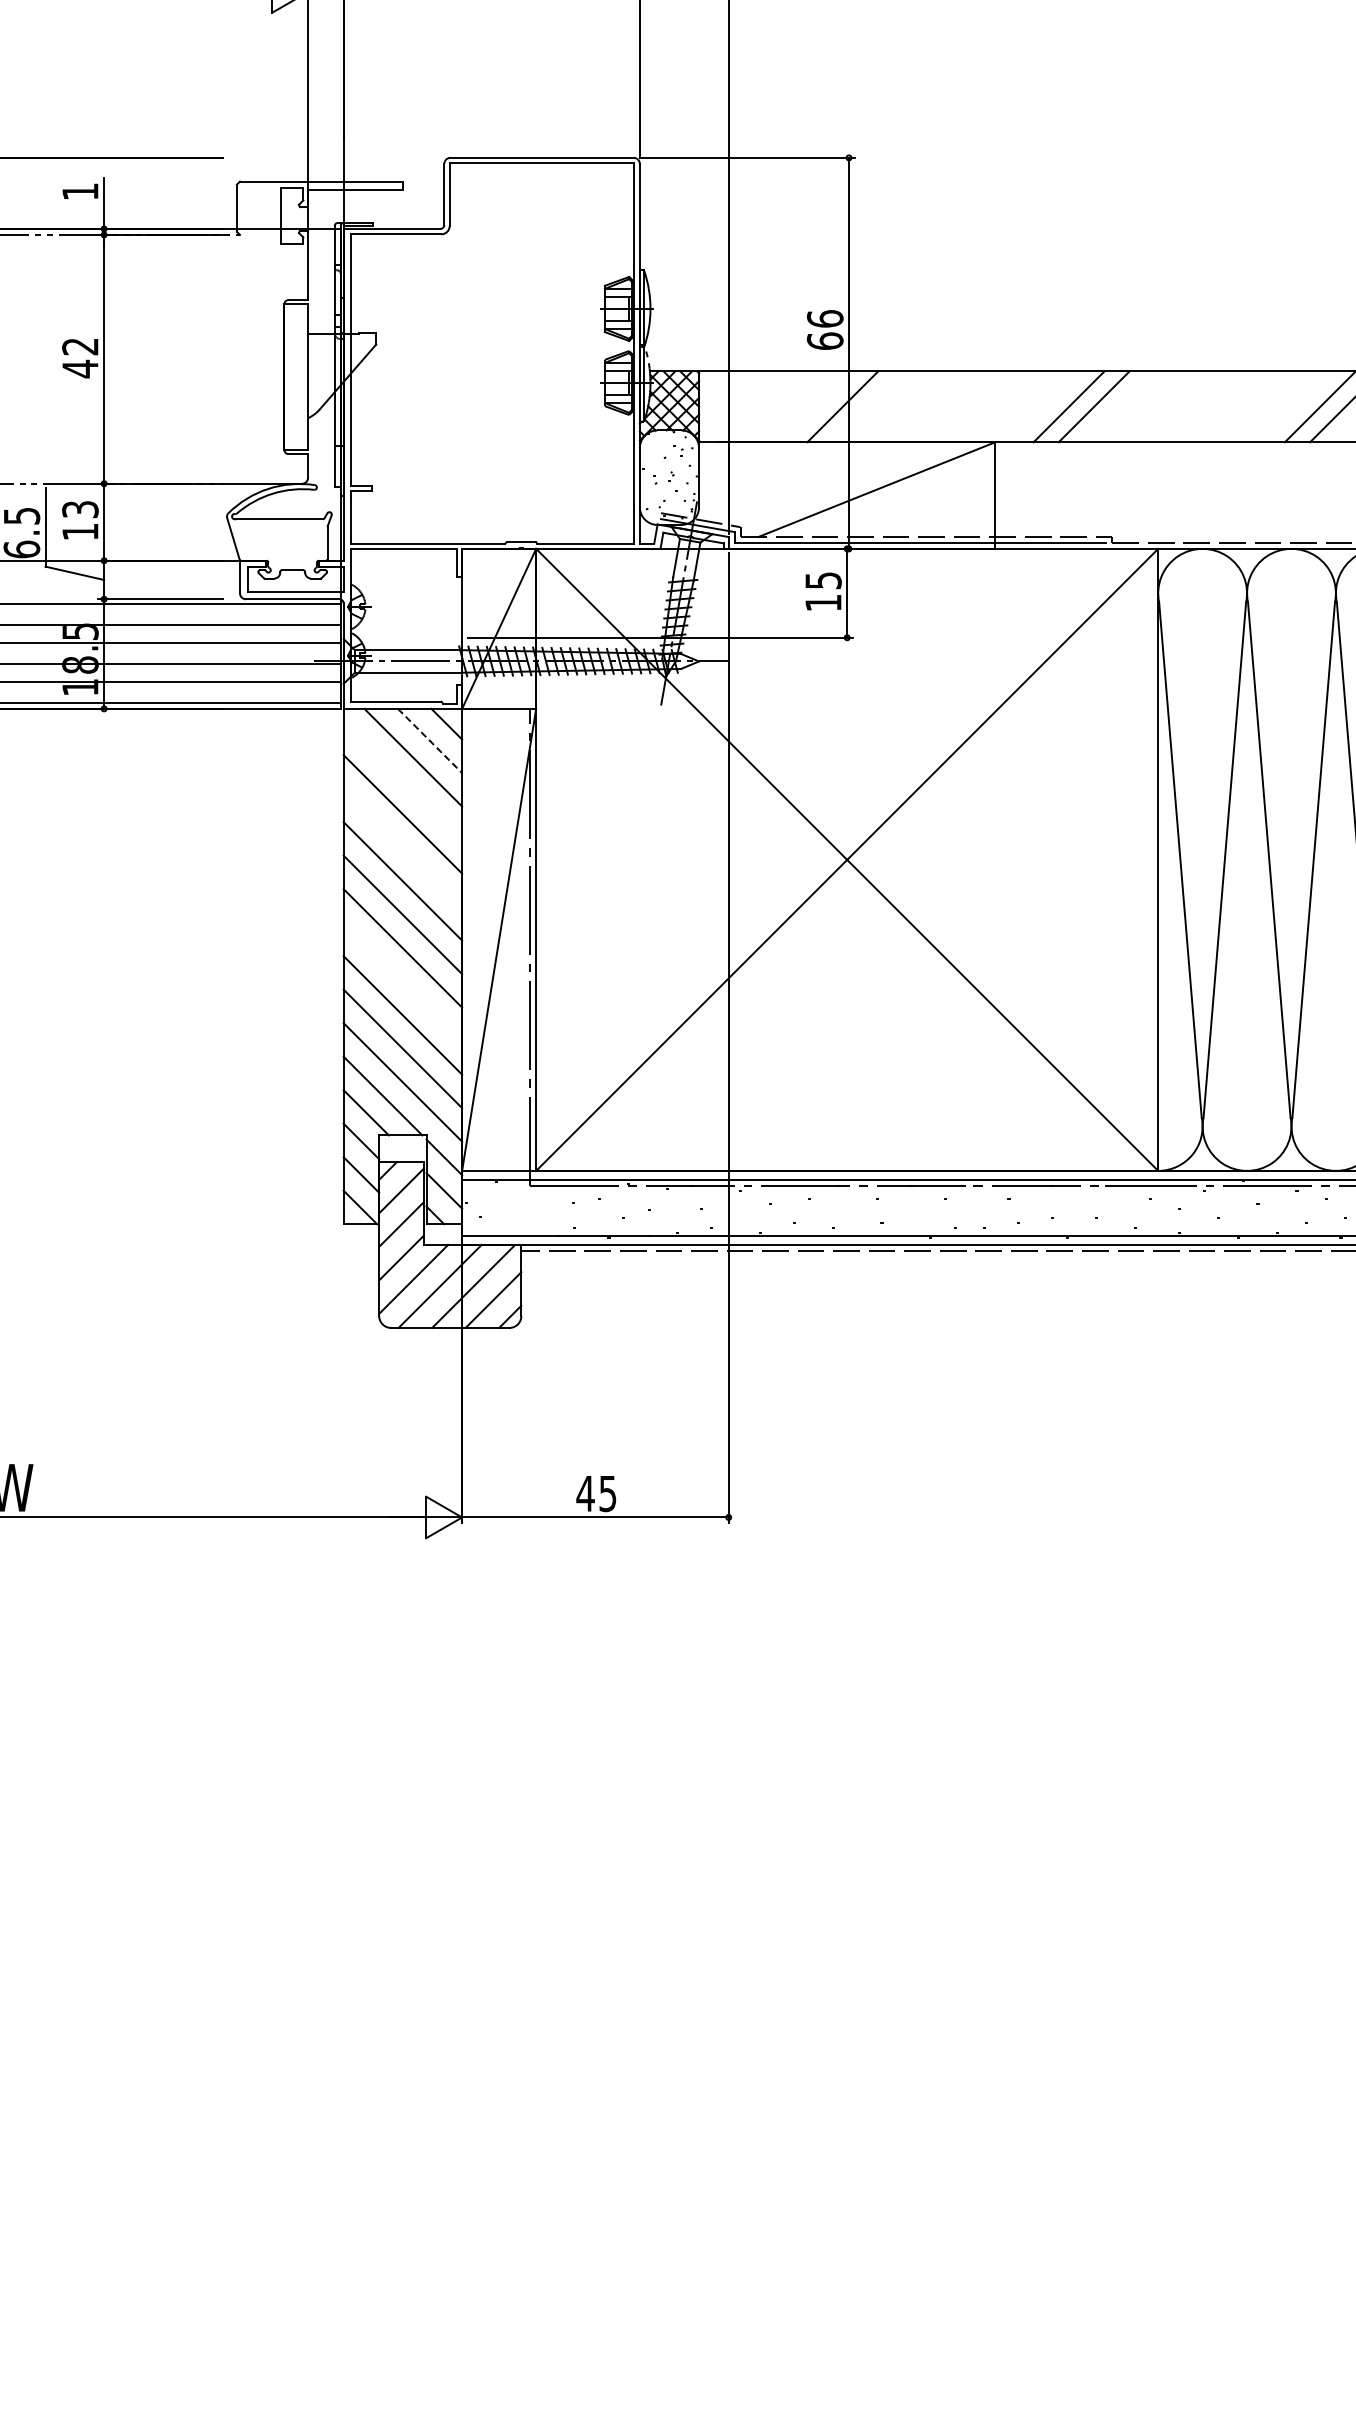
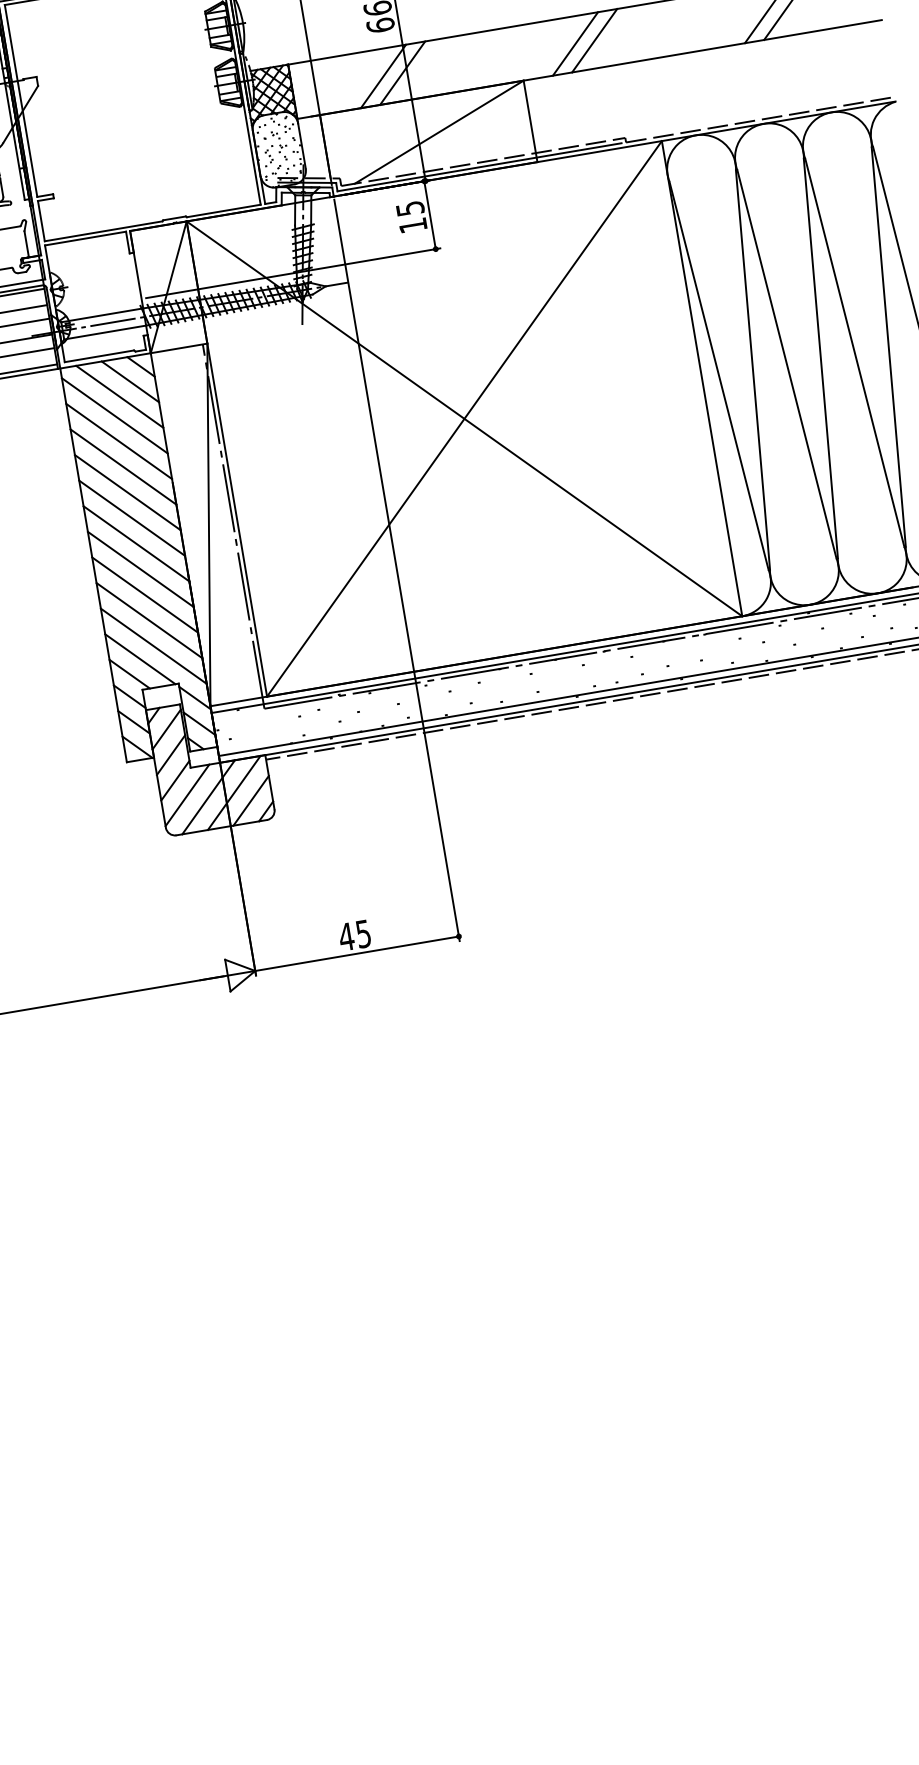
line: (817, 406) -> (383, 76), added
line: (430, 741) -> (130, 382), dashed -> solid
line: (402, 780) -> (114, 415), added
line: (402, 847) -> (123, 466), added
line: (402, 981) -> (140, 569), added

